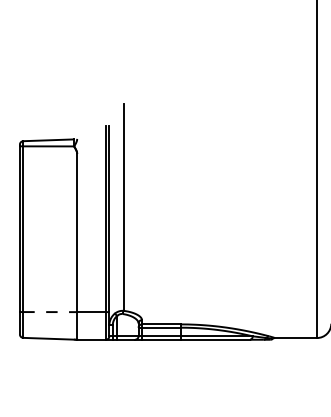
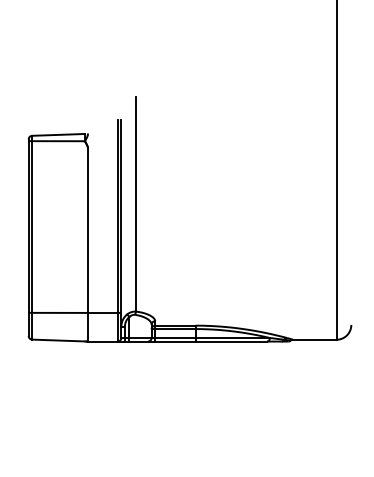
line: (50, 311) -> (60, 312), dashed -> solid

